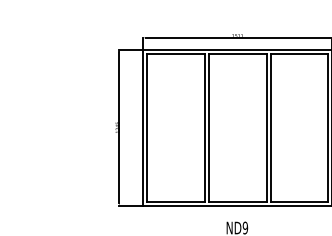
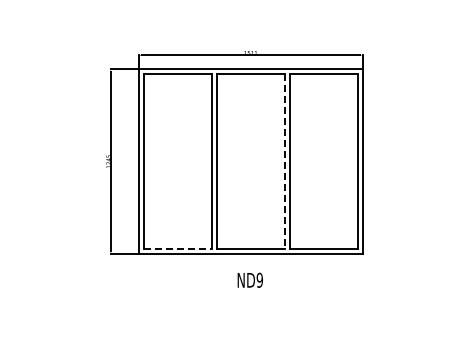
line: (266, 128) -> (284, 162), solid -> dashed
line: (176, 201) -> (178, 249), solid -> dashed

